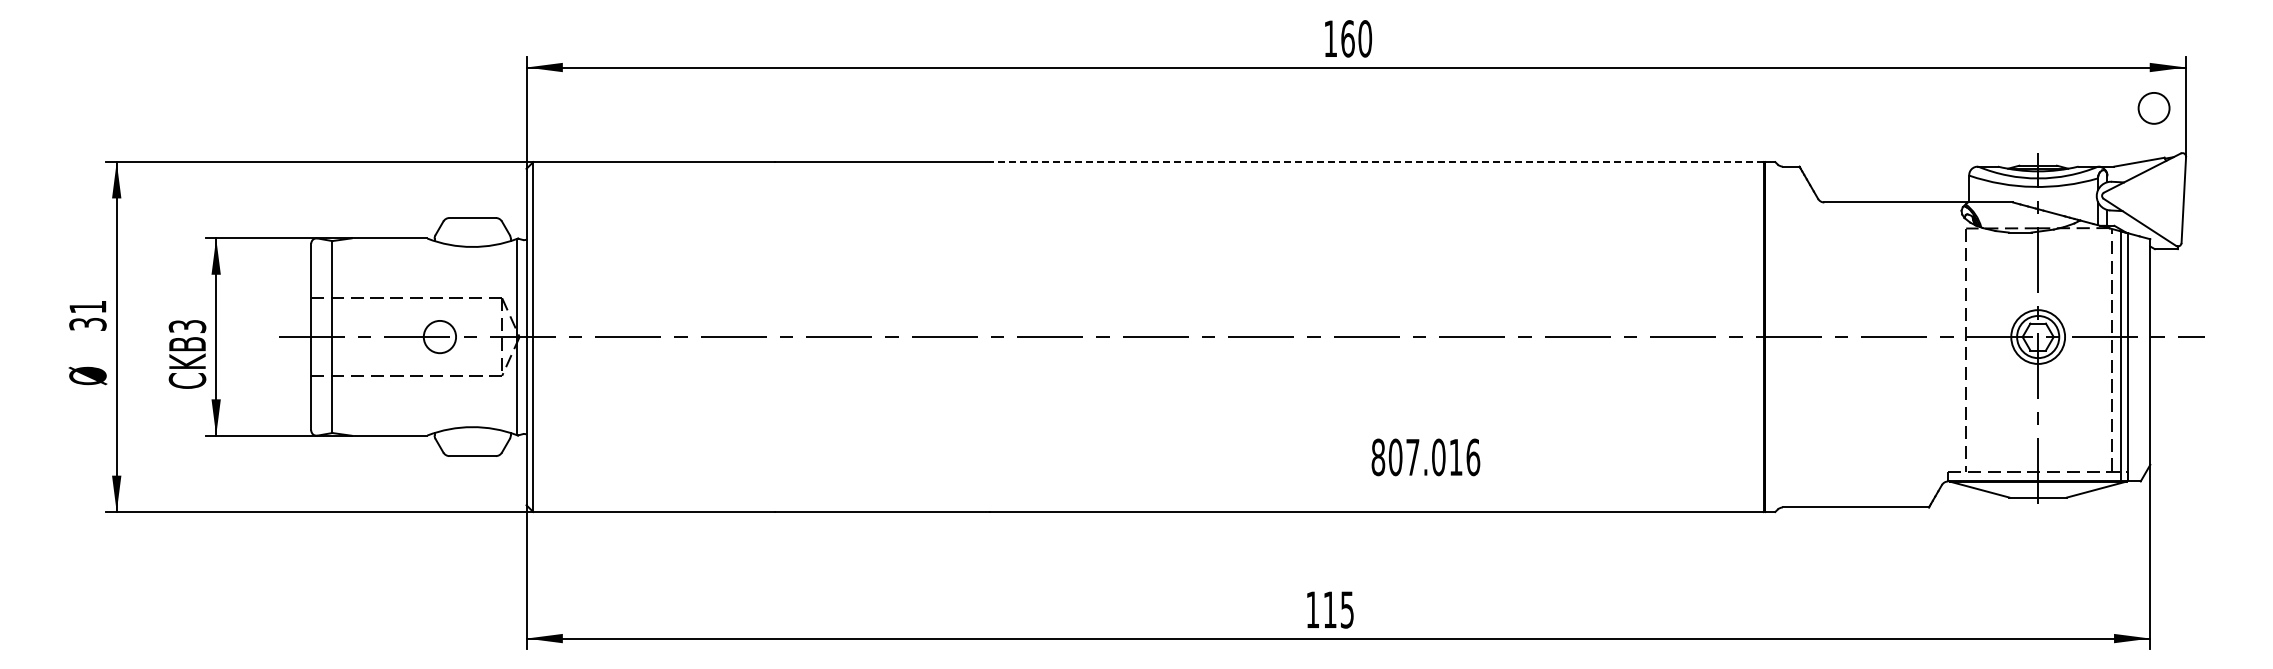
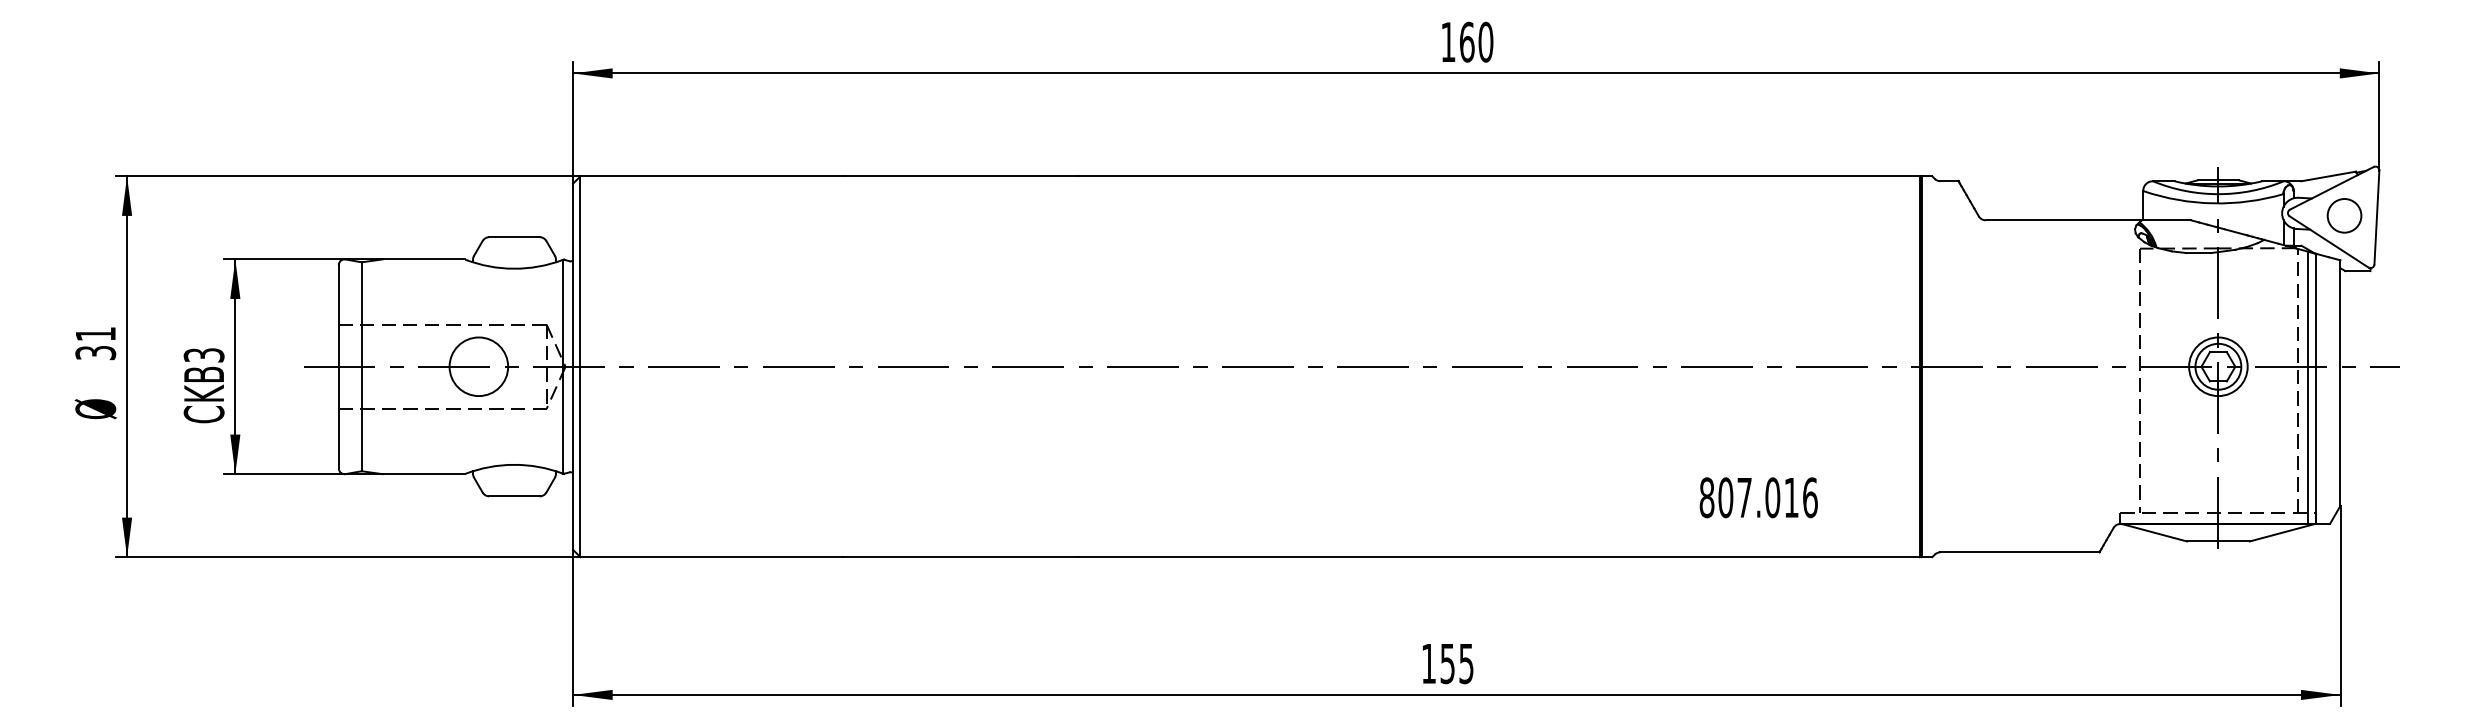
circle: (2153, 108) -> (2343, 215), moved
line: (1377, 162) -> (1499, 176), dashed -> solid
circle: (439, 336) -> (478, 366), size x1.67
text: (1425, 457) -> (1758, 497), moved
text: (1329, 609) -> (1447, 663), 115 -> 155

